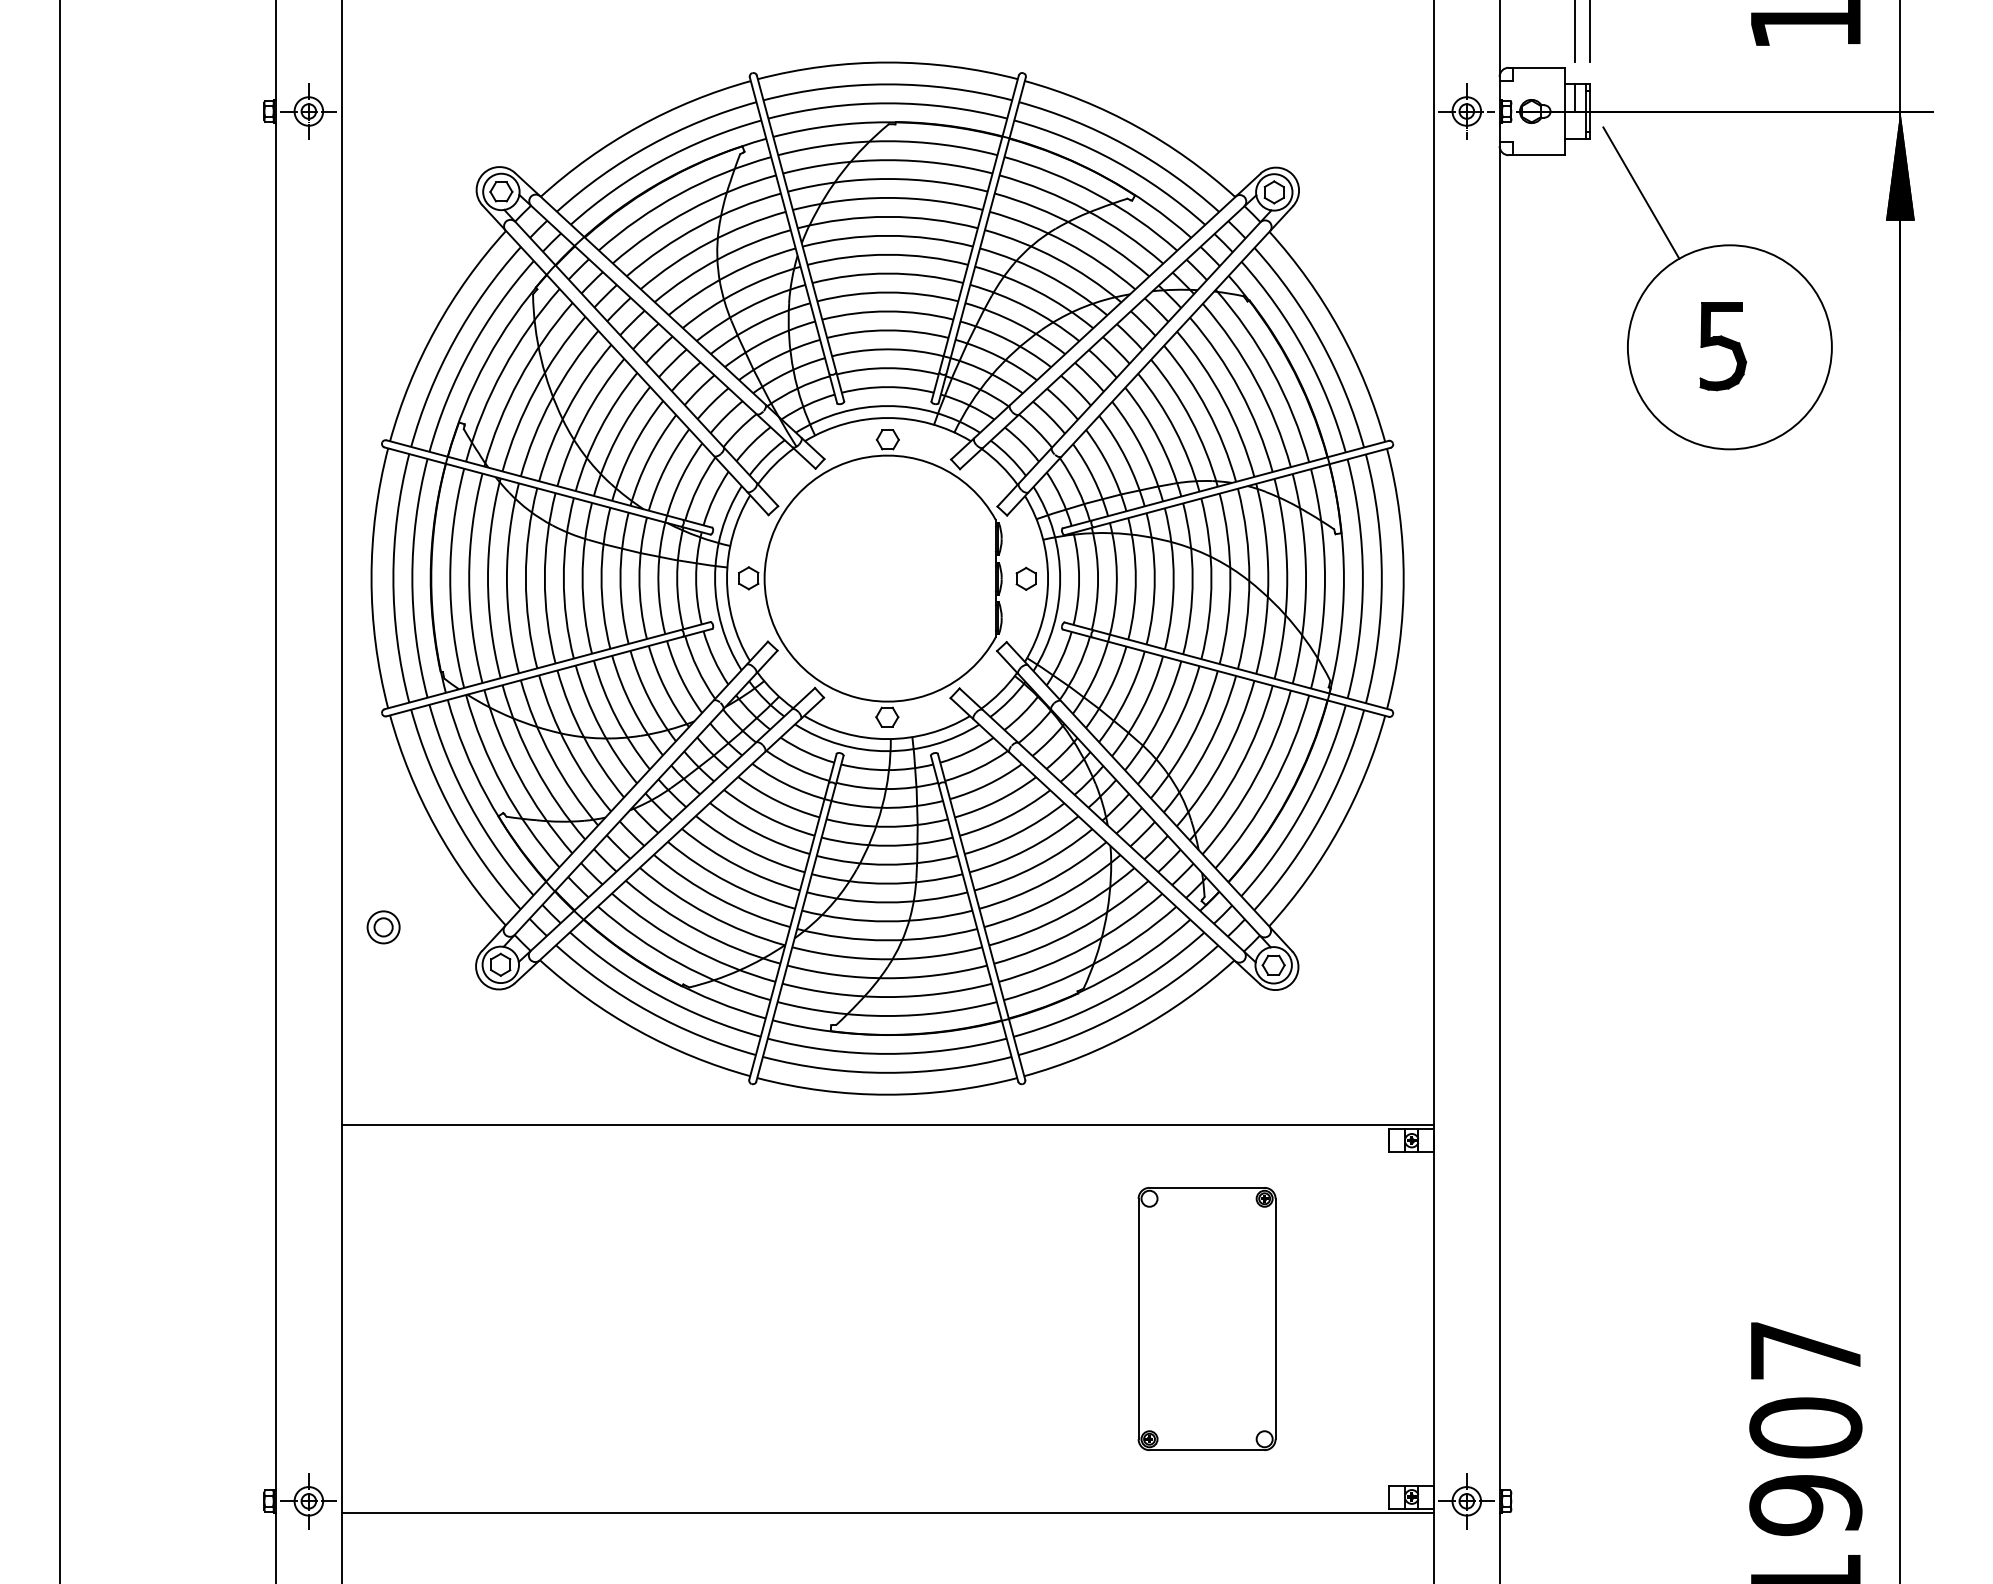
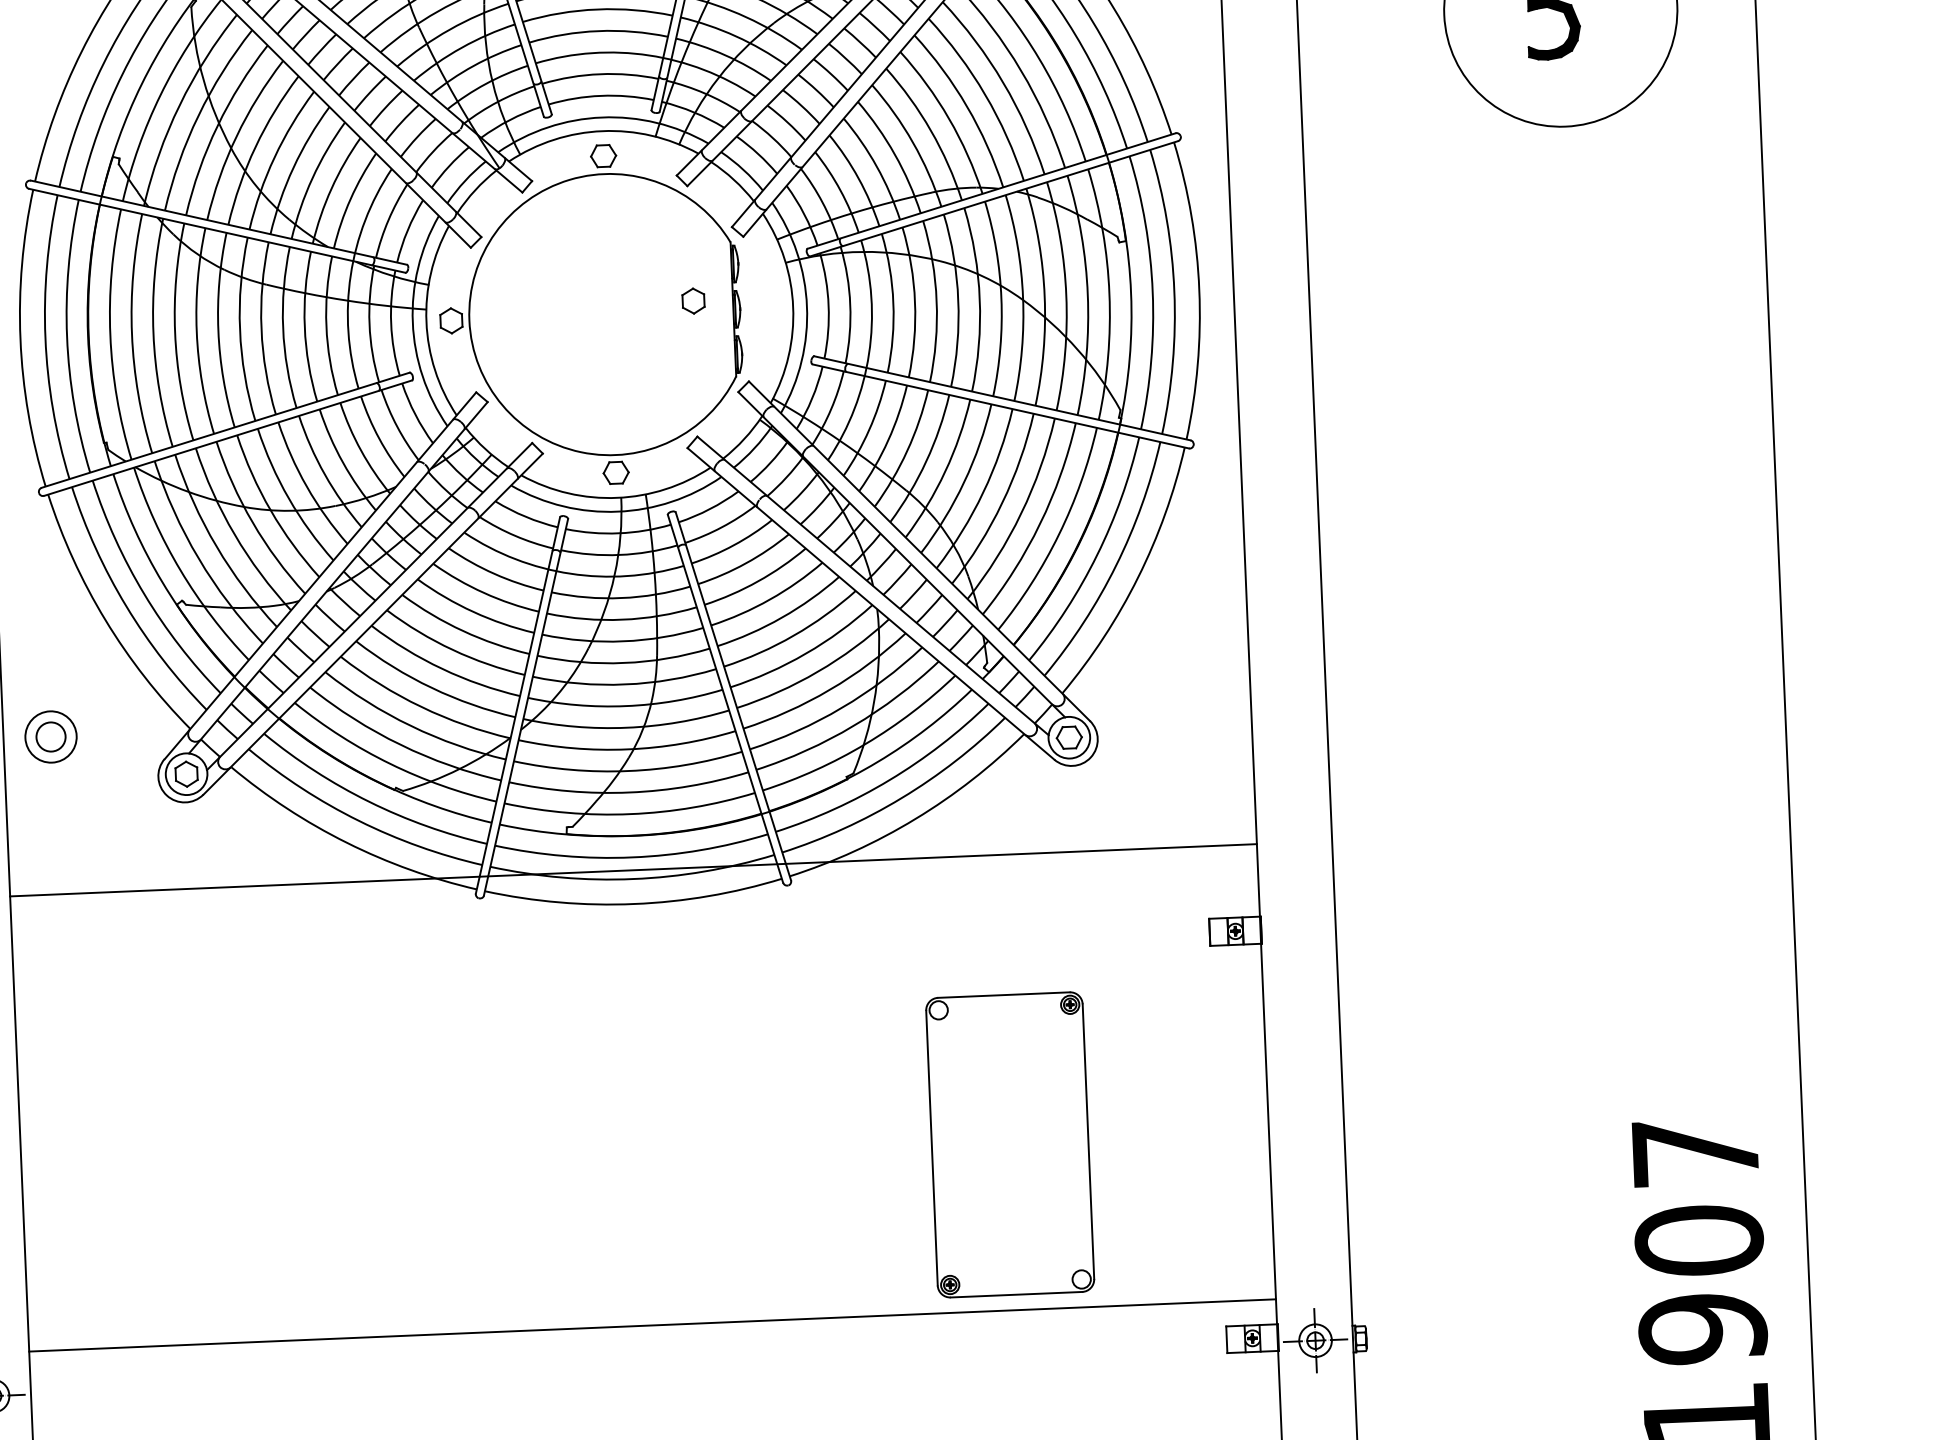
part: (1025, 578) -> (692, 300), moved
part: (383, 927) -> (50, 737), size x1.4
line: (887, 1125) -> (633, 870), moved
line: (887, 1512) -> (652, 1325), moved

